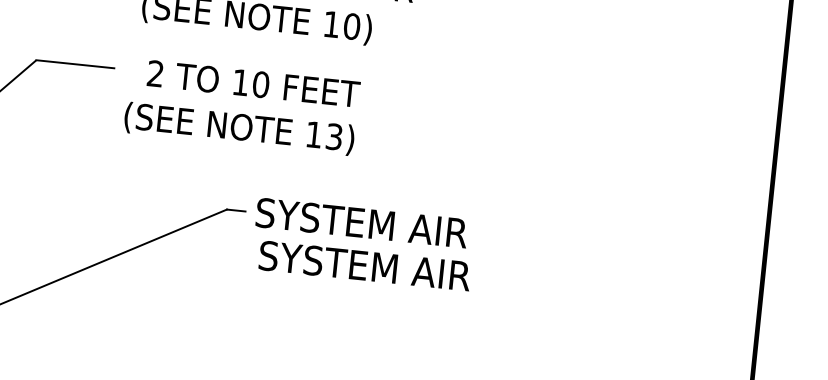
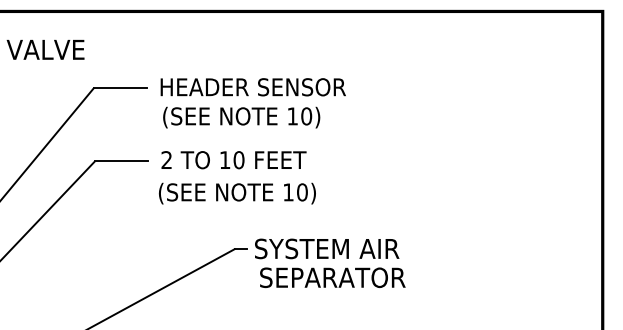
text: (252, 84) -> (233, 160), moved
text: (334, 137) -> (302, 192), 13) -> 10)
text: (375, 266) -> (339, 277), SYSTEM AIR -> SEPARATOR

